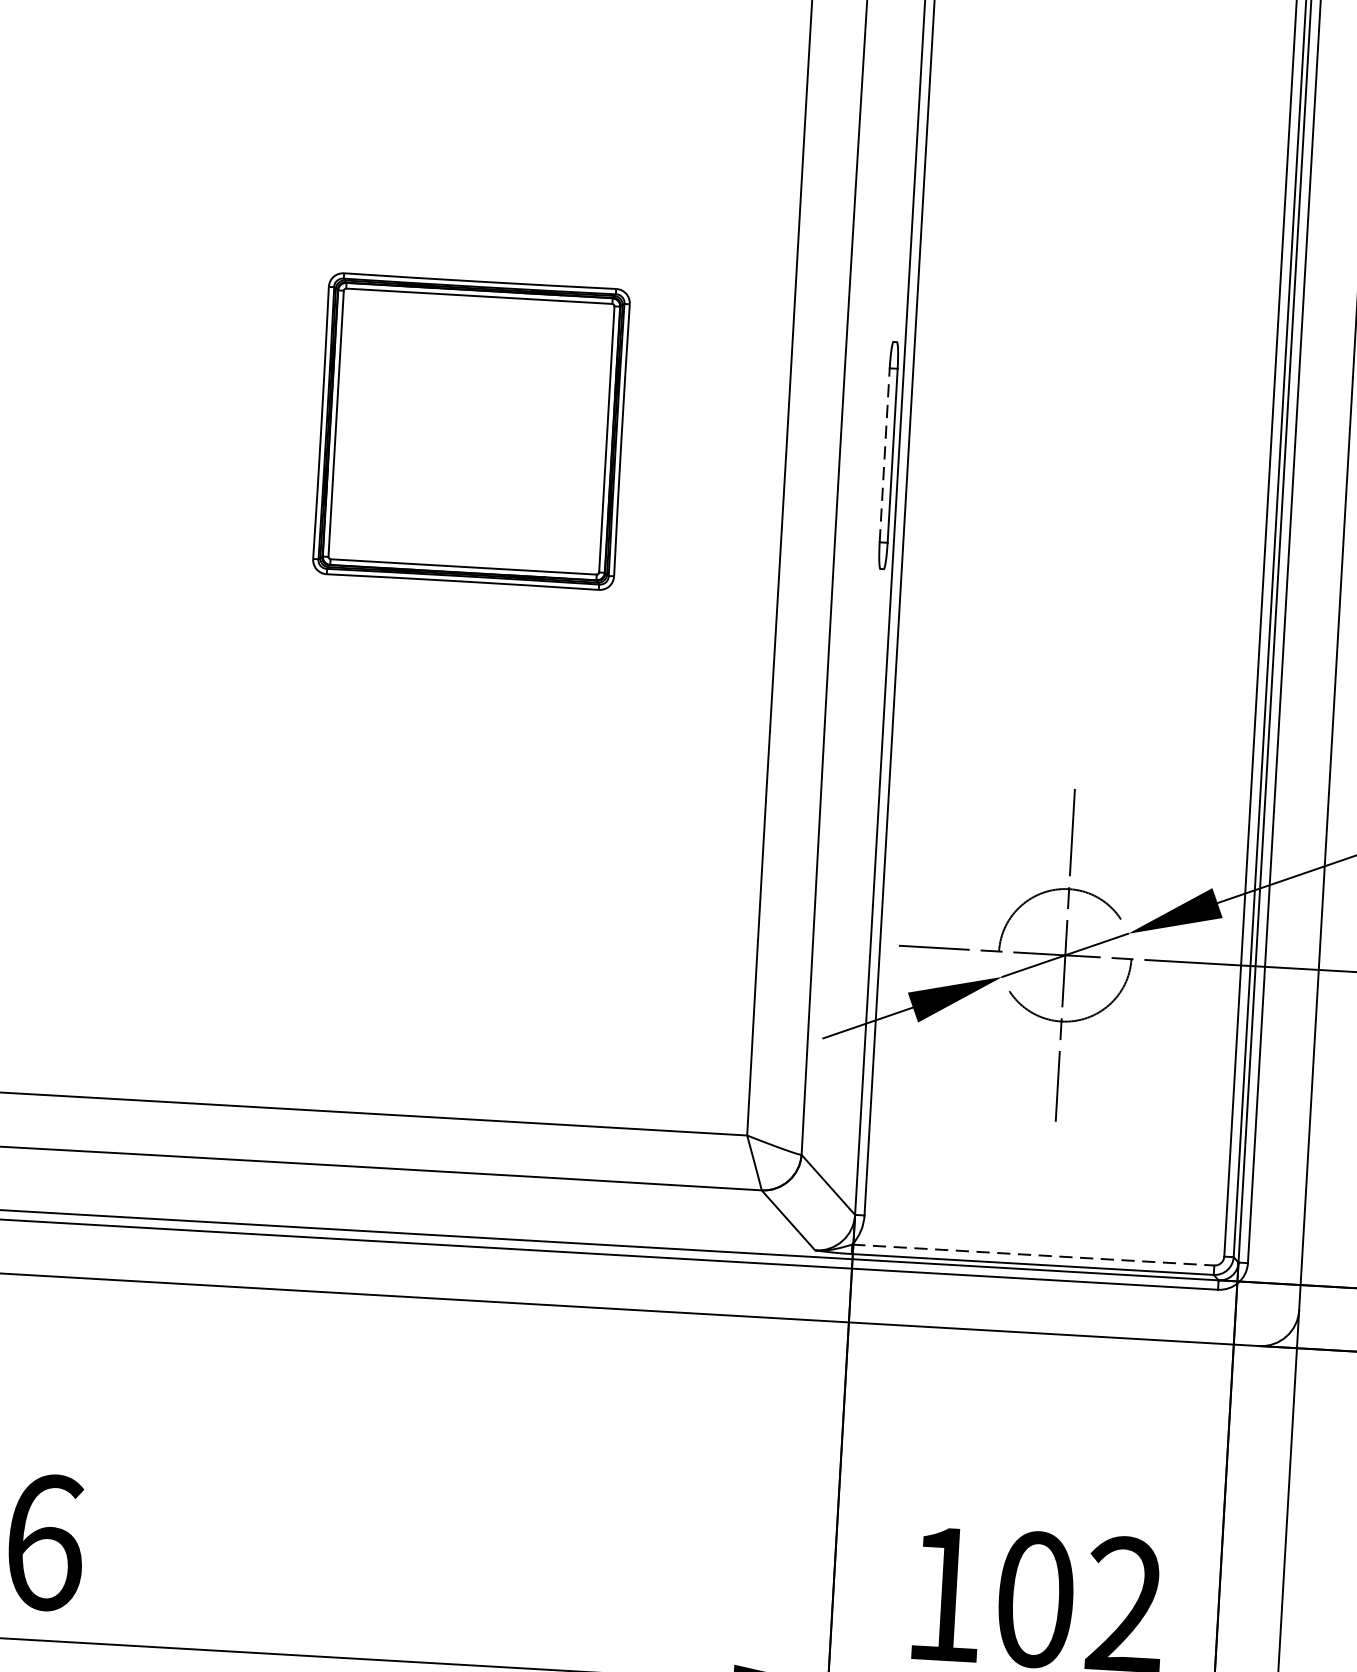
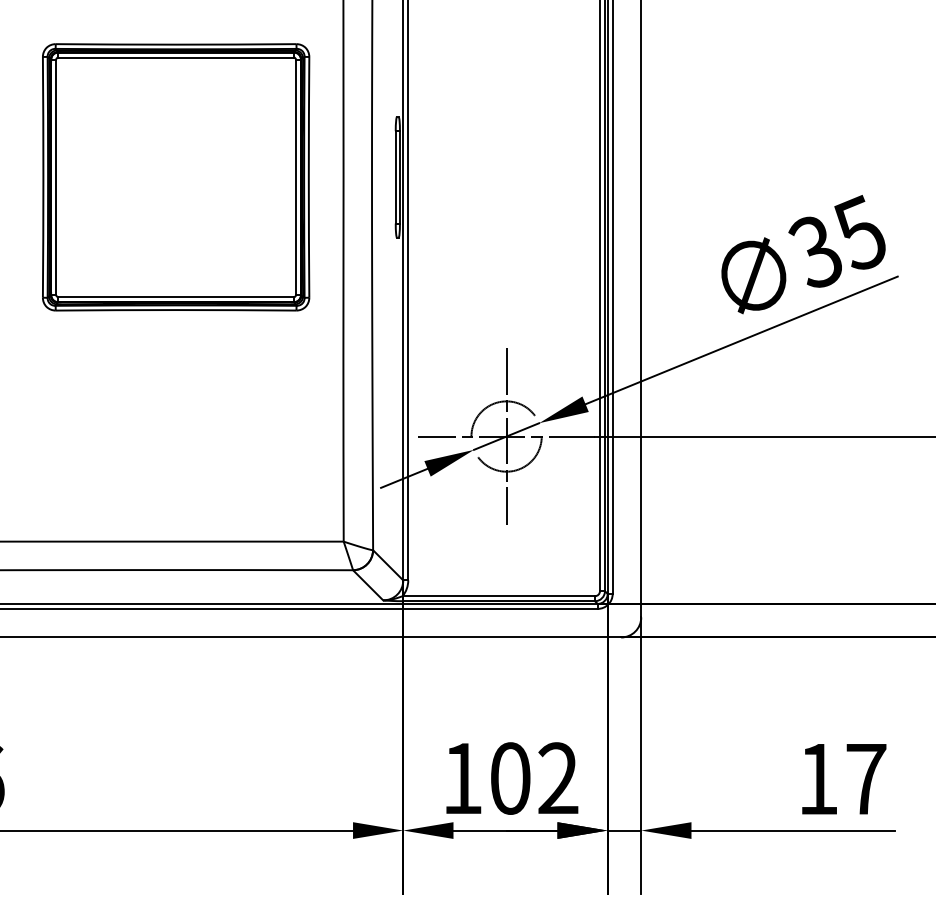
part: (471, 431) -> (176, 177), size x1.67
line: (884, 453) -> (395, 176), dashed -> solid
line: (1034, 1255) -> (499, 596), dashed -> solid

